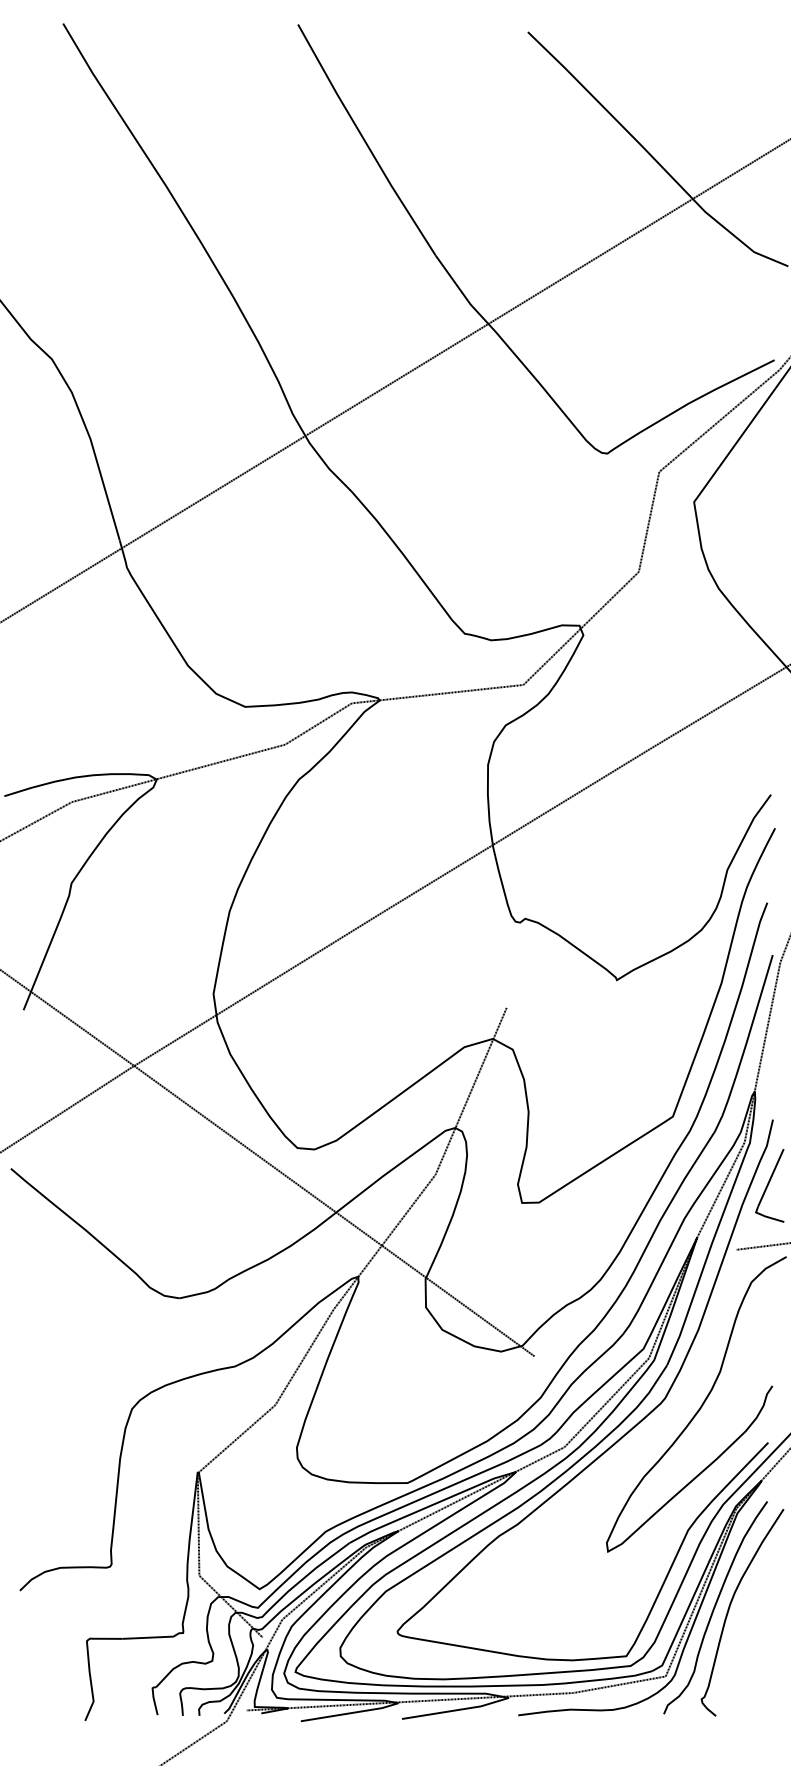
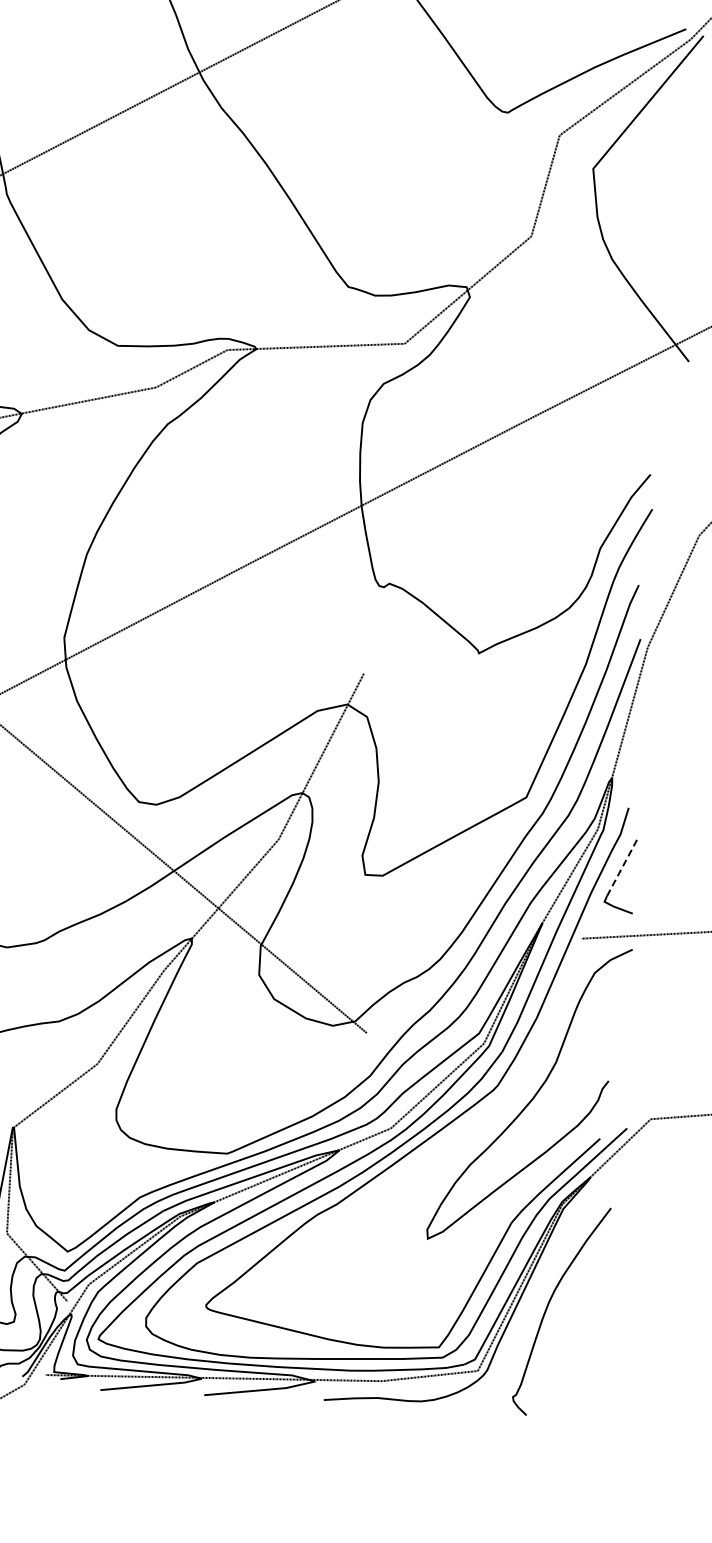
line: (770, 1177) -> (621, 867), solid -> dashed
curve: (715, 1607) -> (533, 1303), removed

